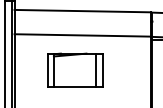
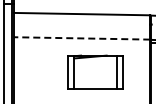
line: (82, 35) -> (81, 38), solid -> dashed
part: (75, 69) -> (95, 71), moved

